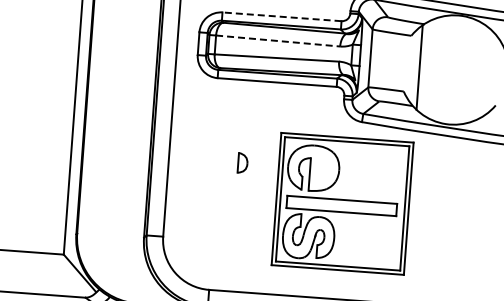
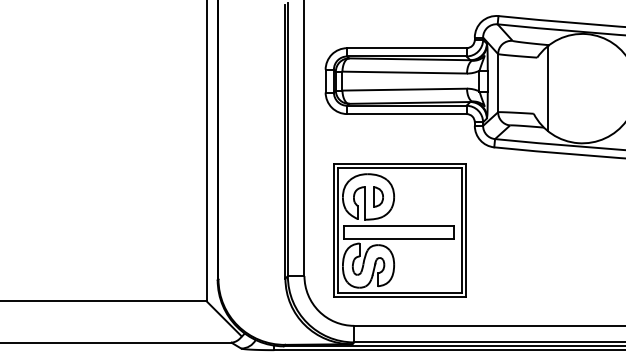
line: (281, 17) -> (406, 48), dashed -> solid
line: (278, 40) -> (405, 72), dashed -> solid
part: (342, 204) -> (399, 230), moved

